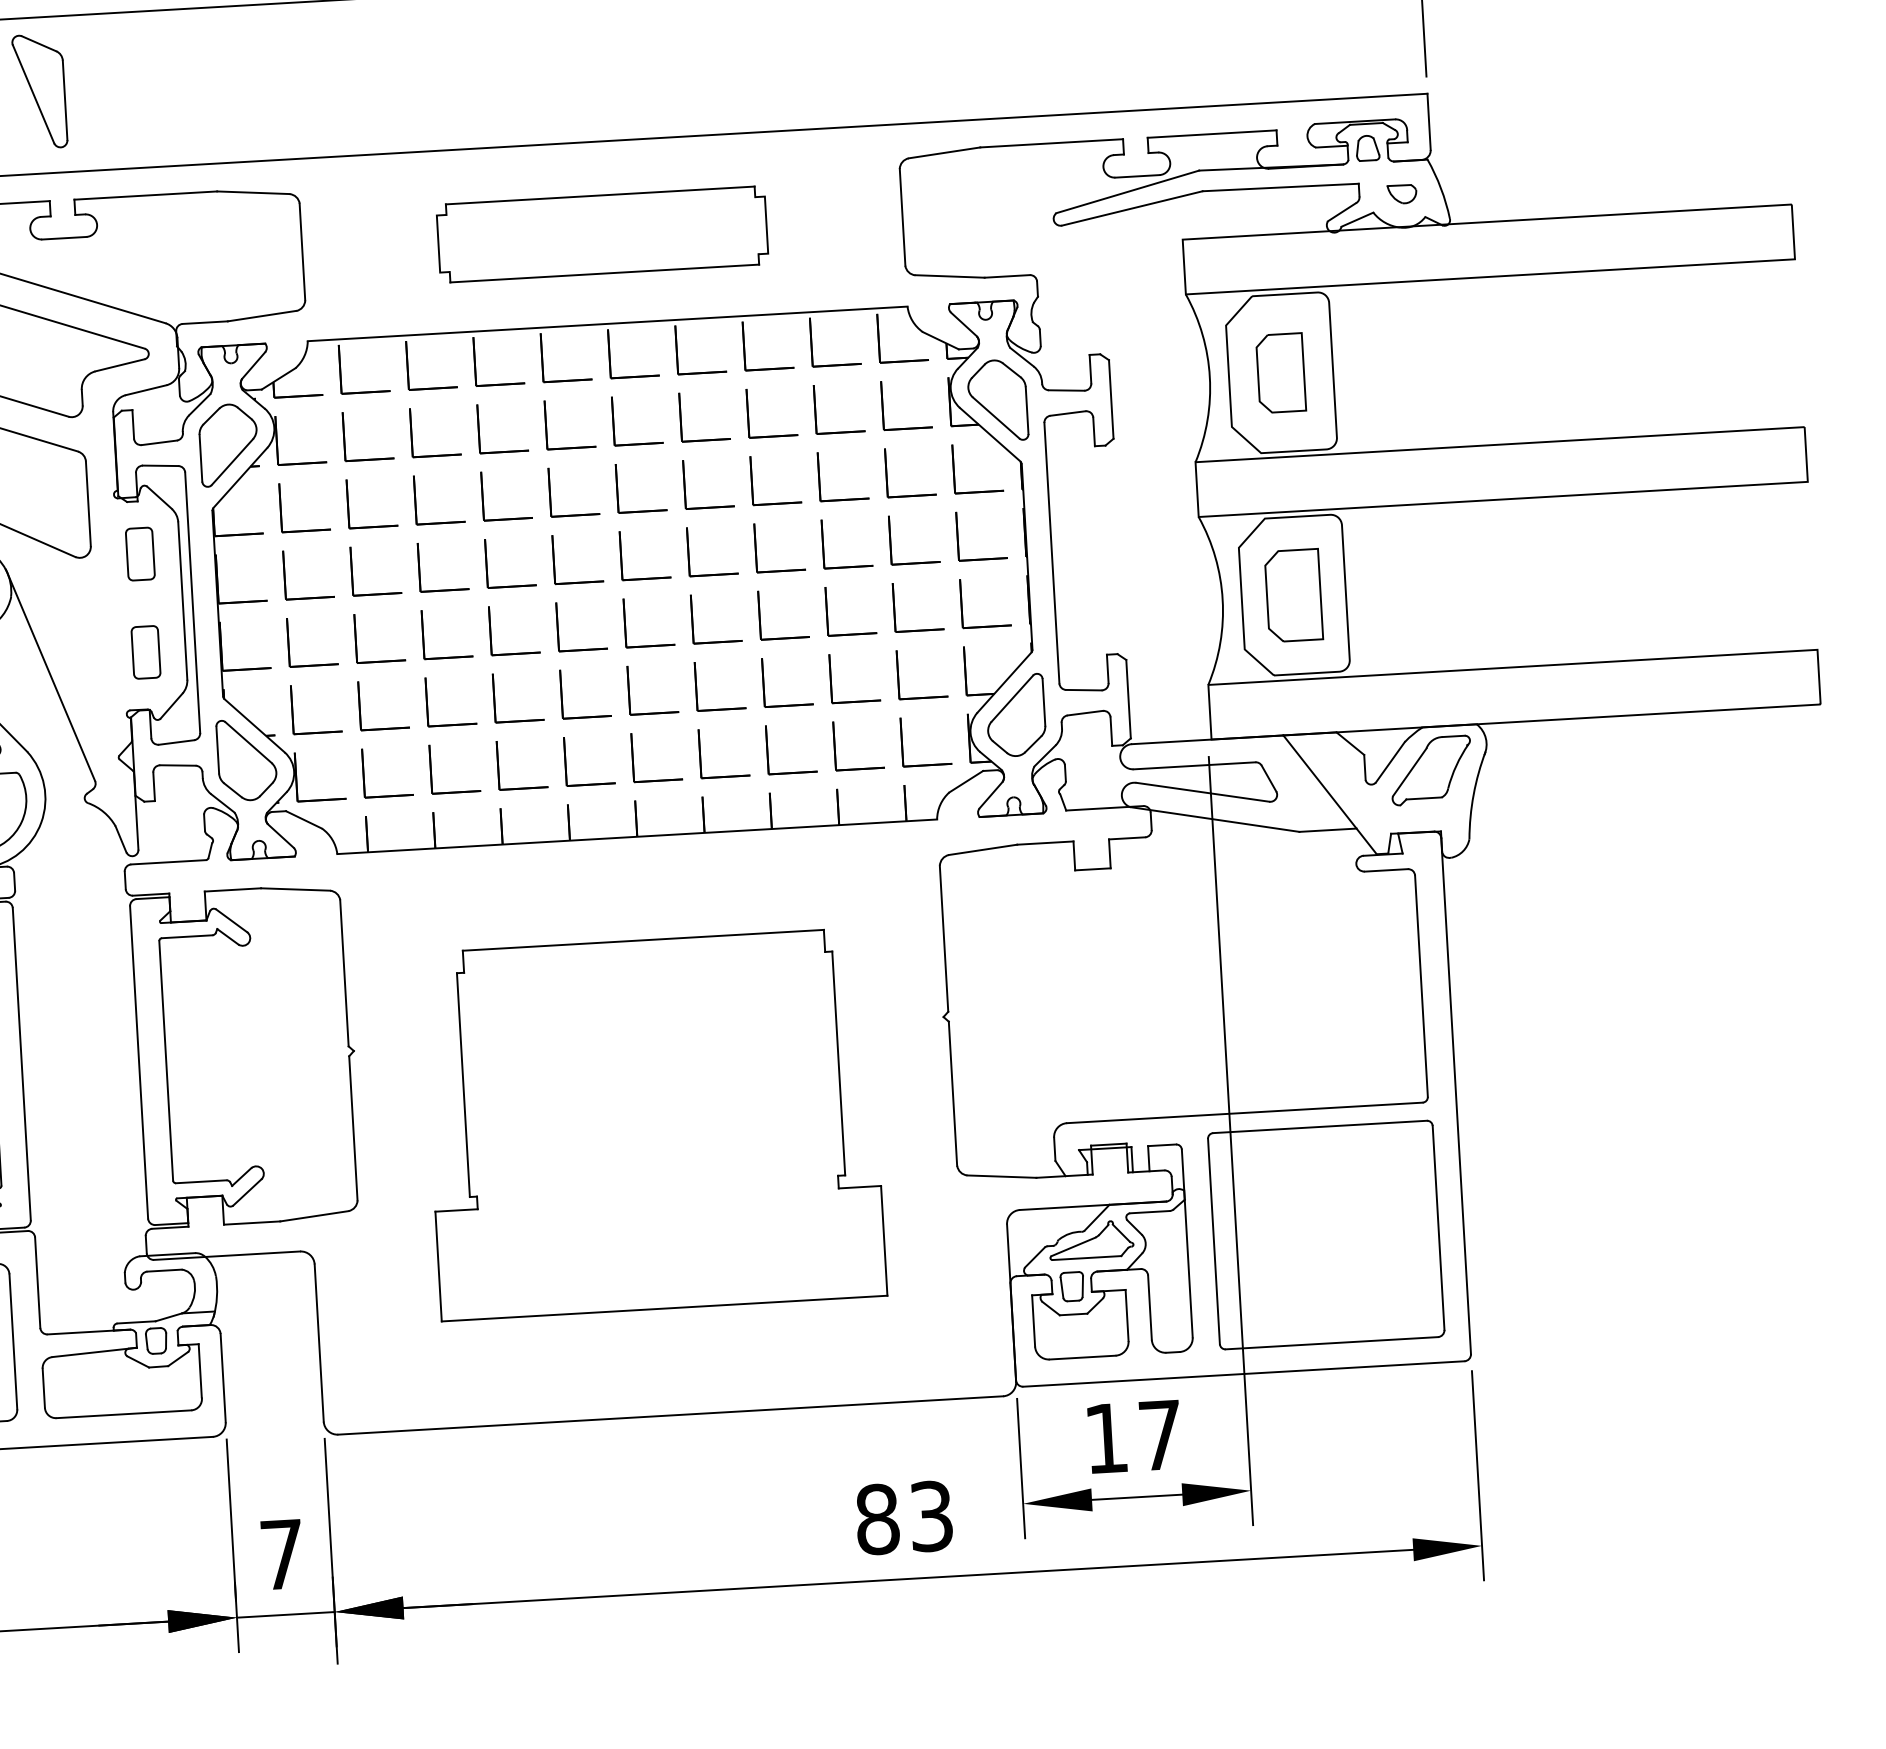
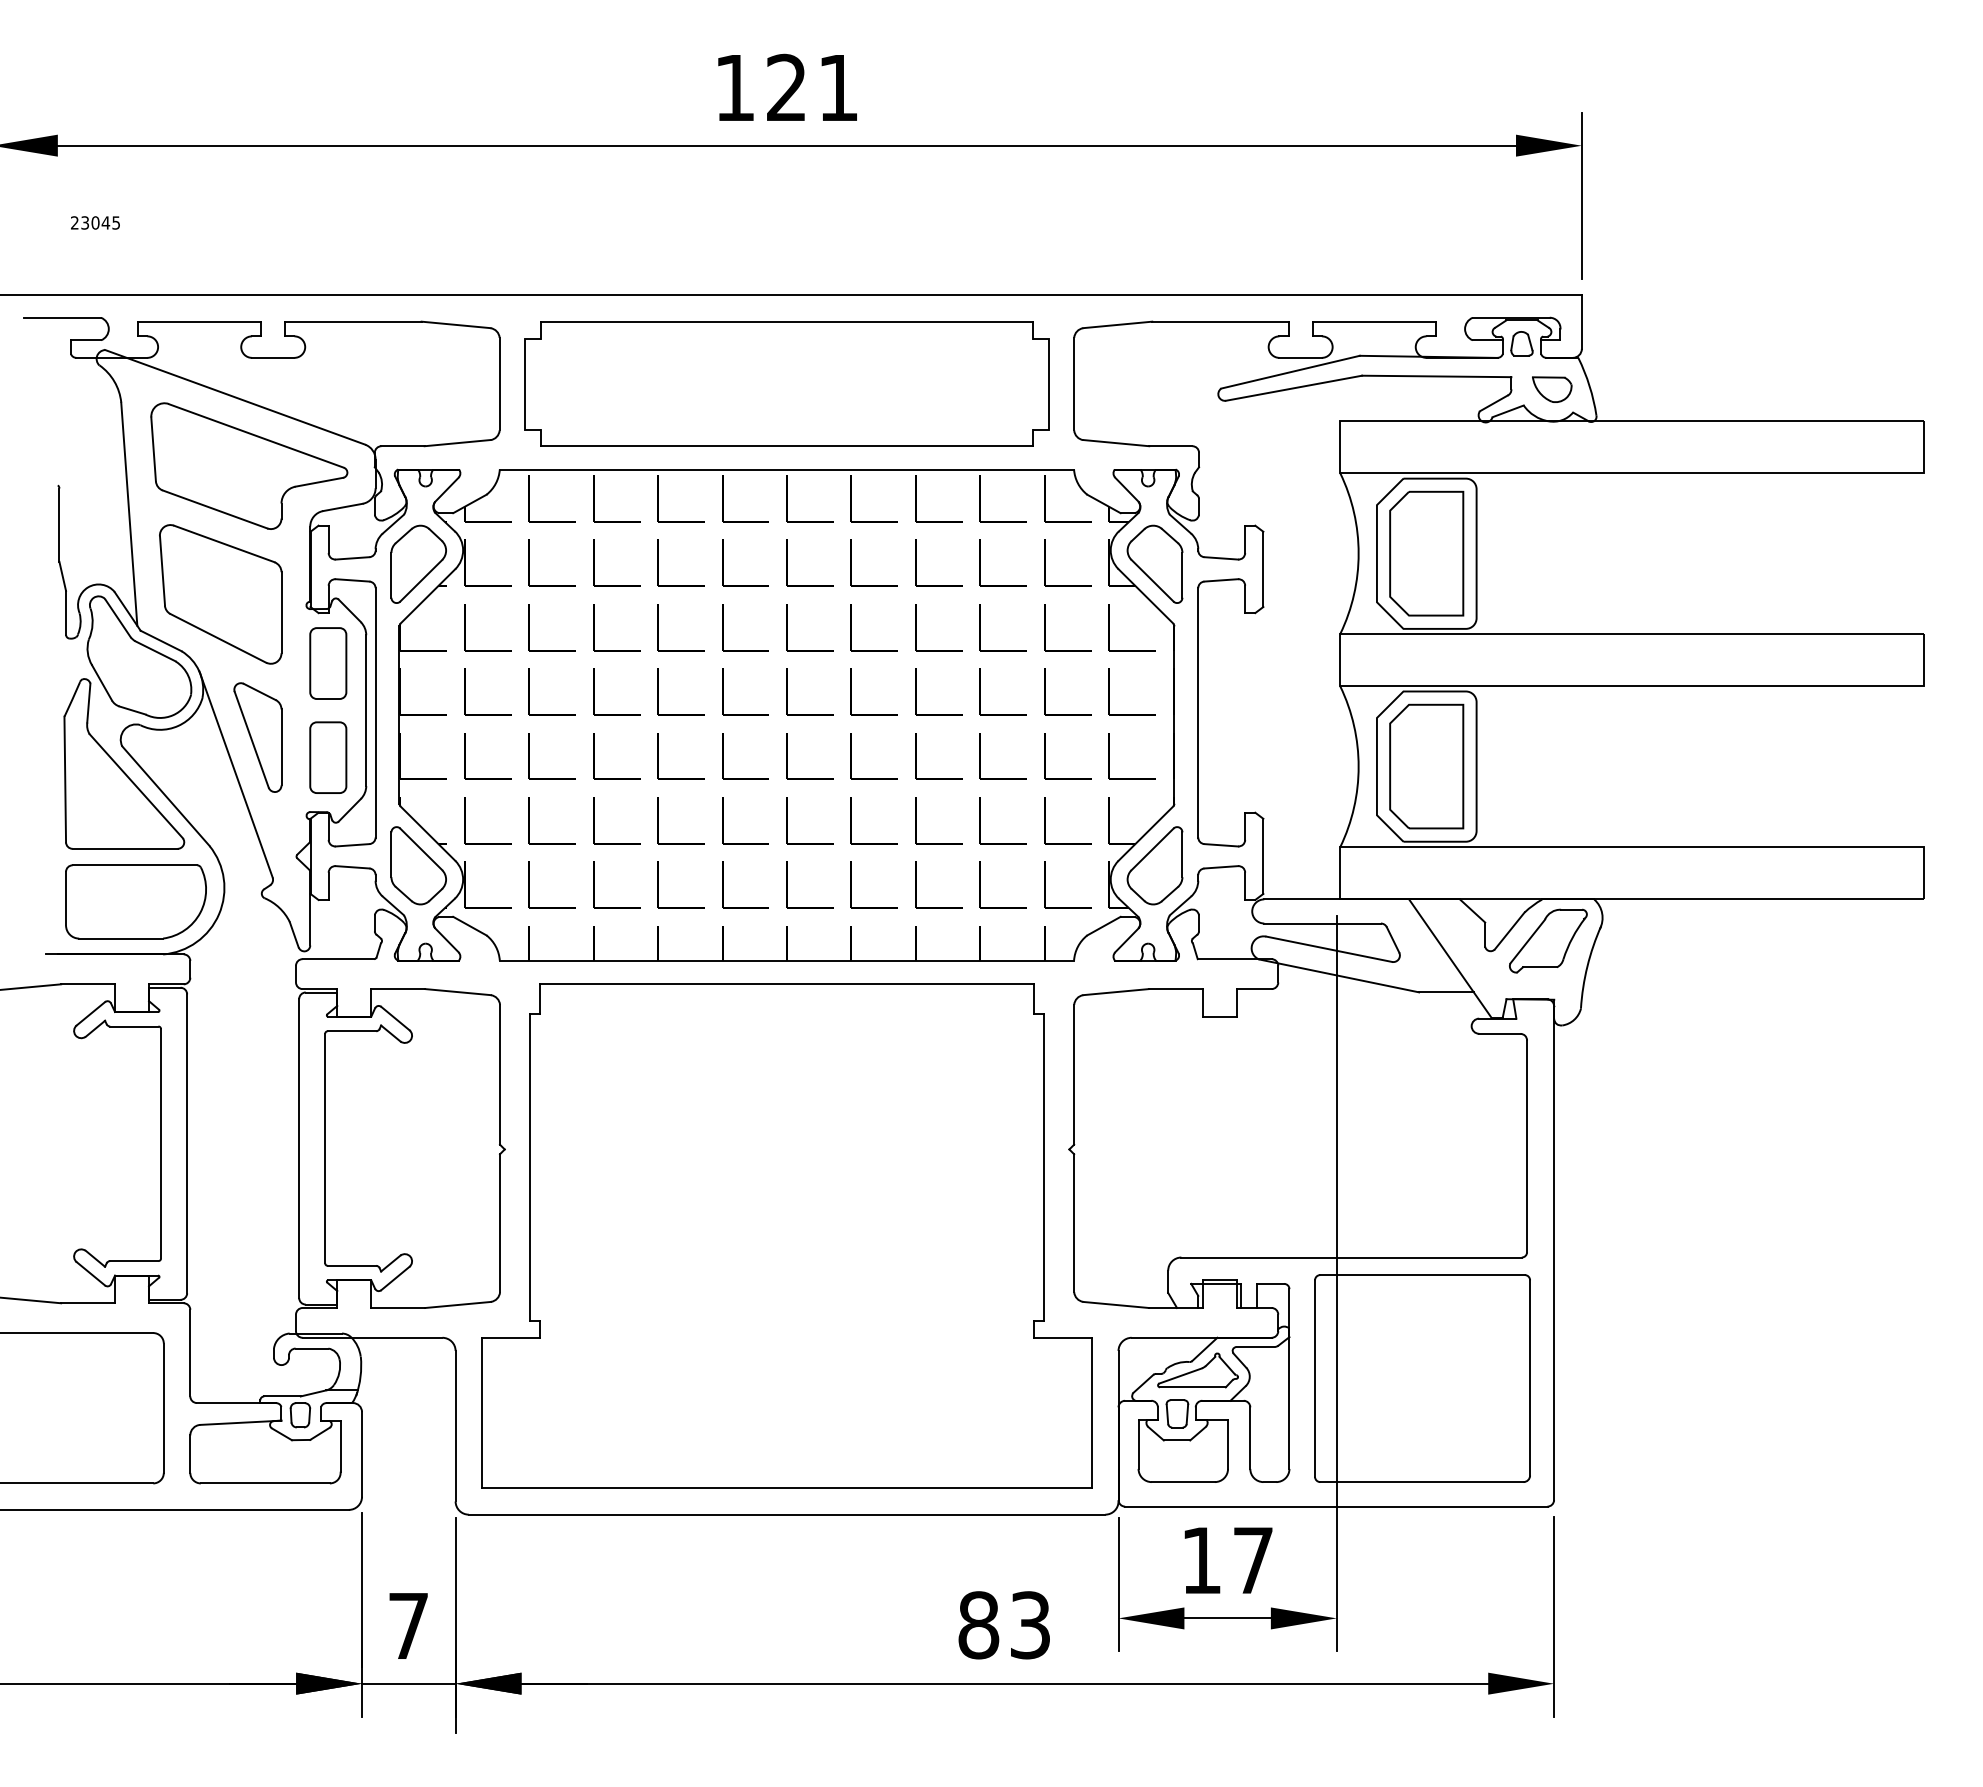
part: (39, 91) -> (257, 737), moved
part: (1402, 194) -> (1552, 389), size x1.43
part: (602, 234) -> (786, 383), size x1.67
part: (1280, 373) -> (1426, 553), size x1.67
part: (140, 554) -> (328, 663), size x1.43
part: (1293, 595) -> (1426, 766), size x1.43
part: (146, 652) -> (328, 757), size x1.43
part: (653, 1123) -> (786, 1235), size x1.43

